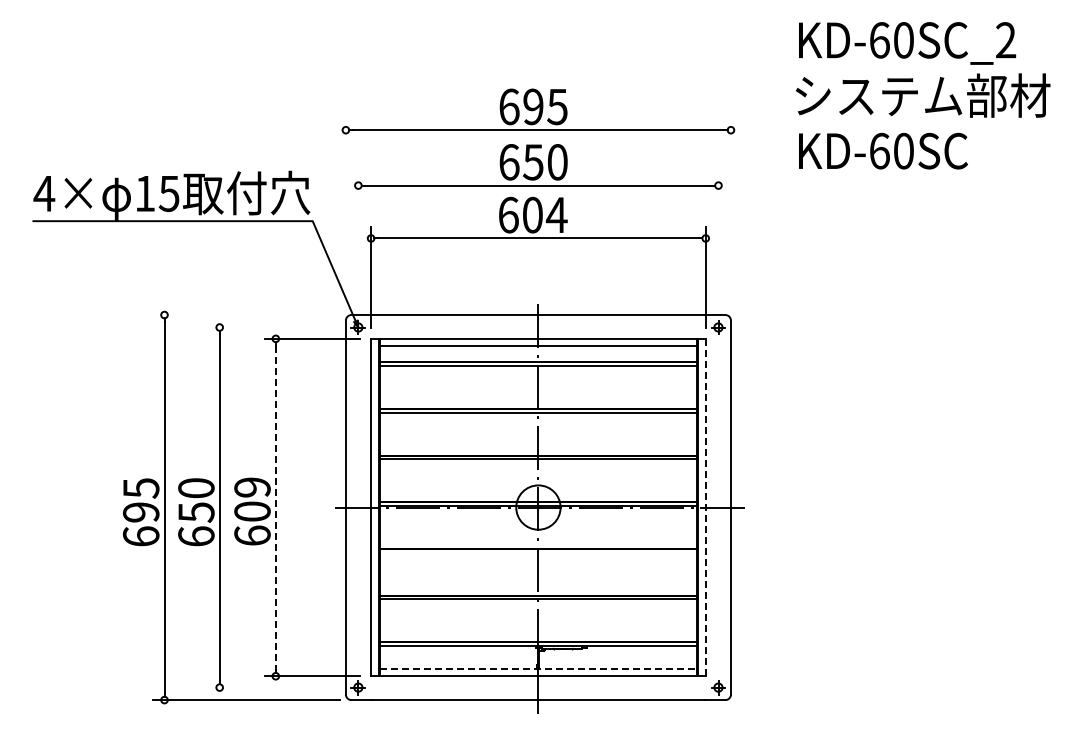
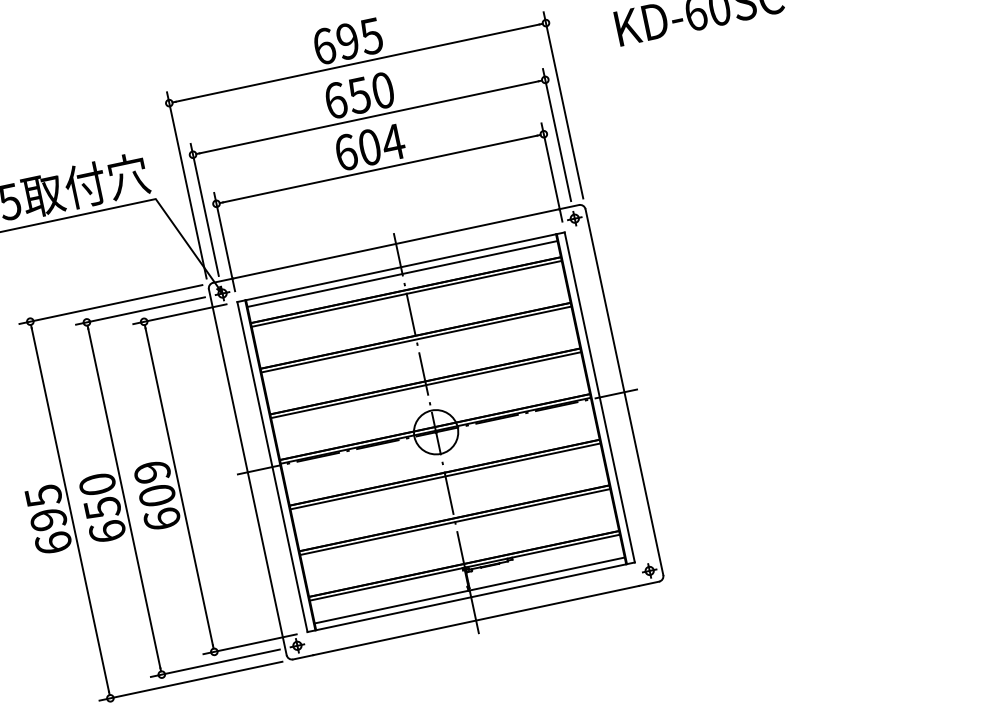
line: (345, 214) -> (186, 185), added
line: (730, 214) -> (563, 105), added
line: (358, 241) -> (204, 209), added
line: (718, 241) -> (556, 134), added
line: (246, 315) -> (110, 305), added
line: (274, 327) -> (140, 310), added
line: (705, 507) -> (599, 397), dashed -> solid
line: (275, 508) -> (179, 487), dashed -> solid
line: (537, 552) -> (444, 476), added
line: (538, 669) -> (469, 590), dashed -> solid
line: (274, 687) -> (215, 663), added

